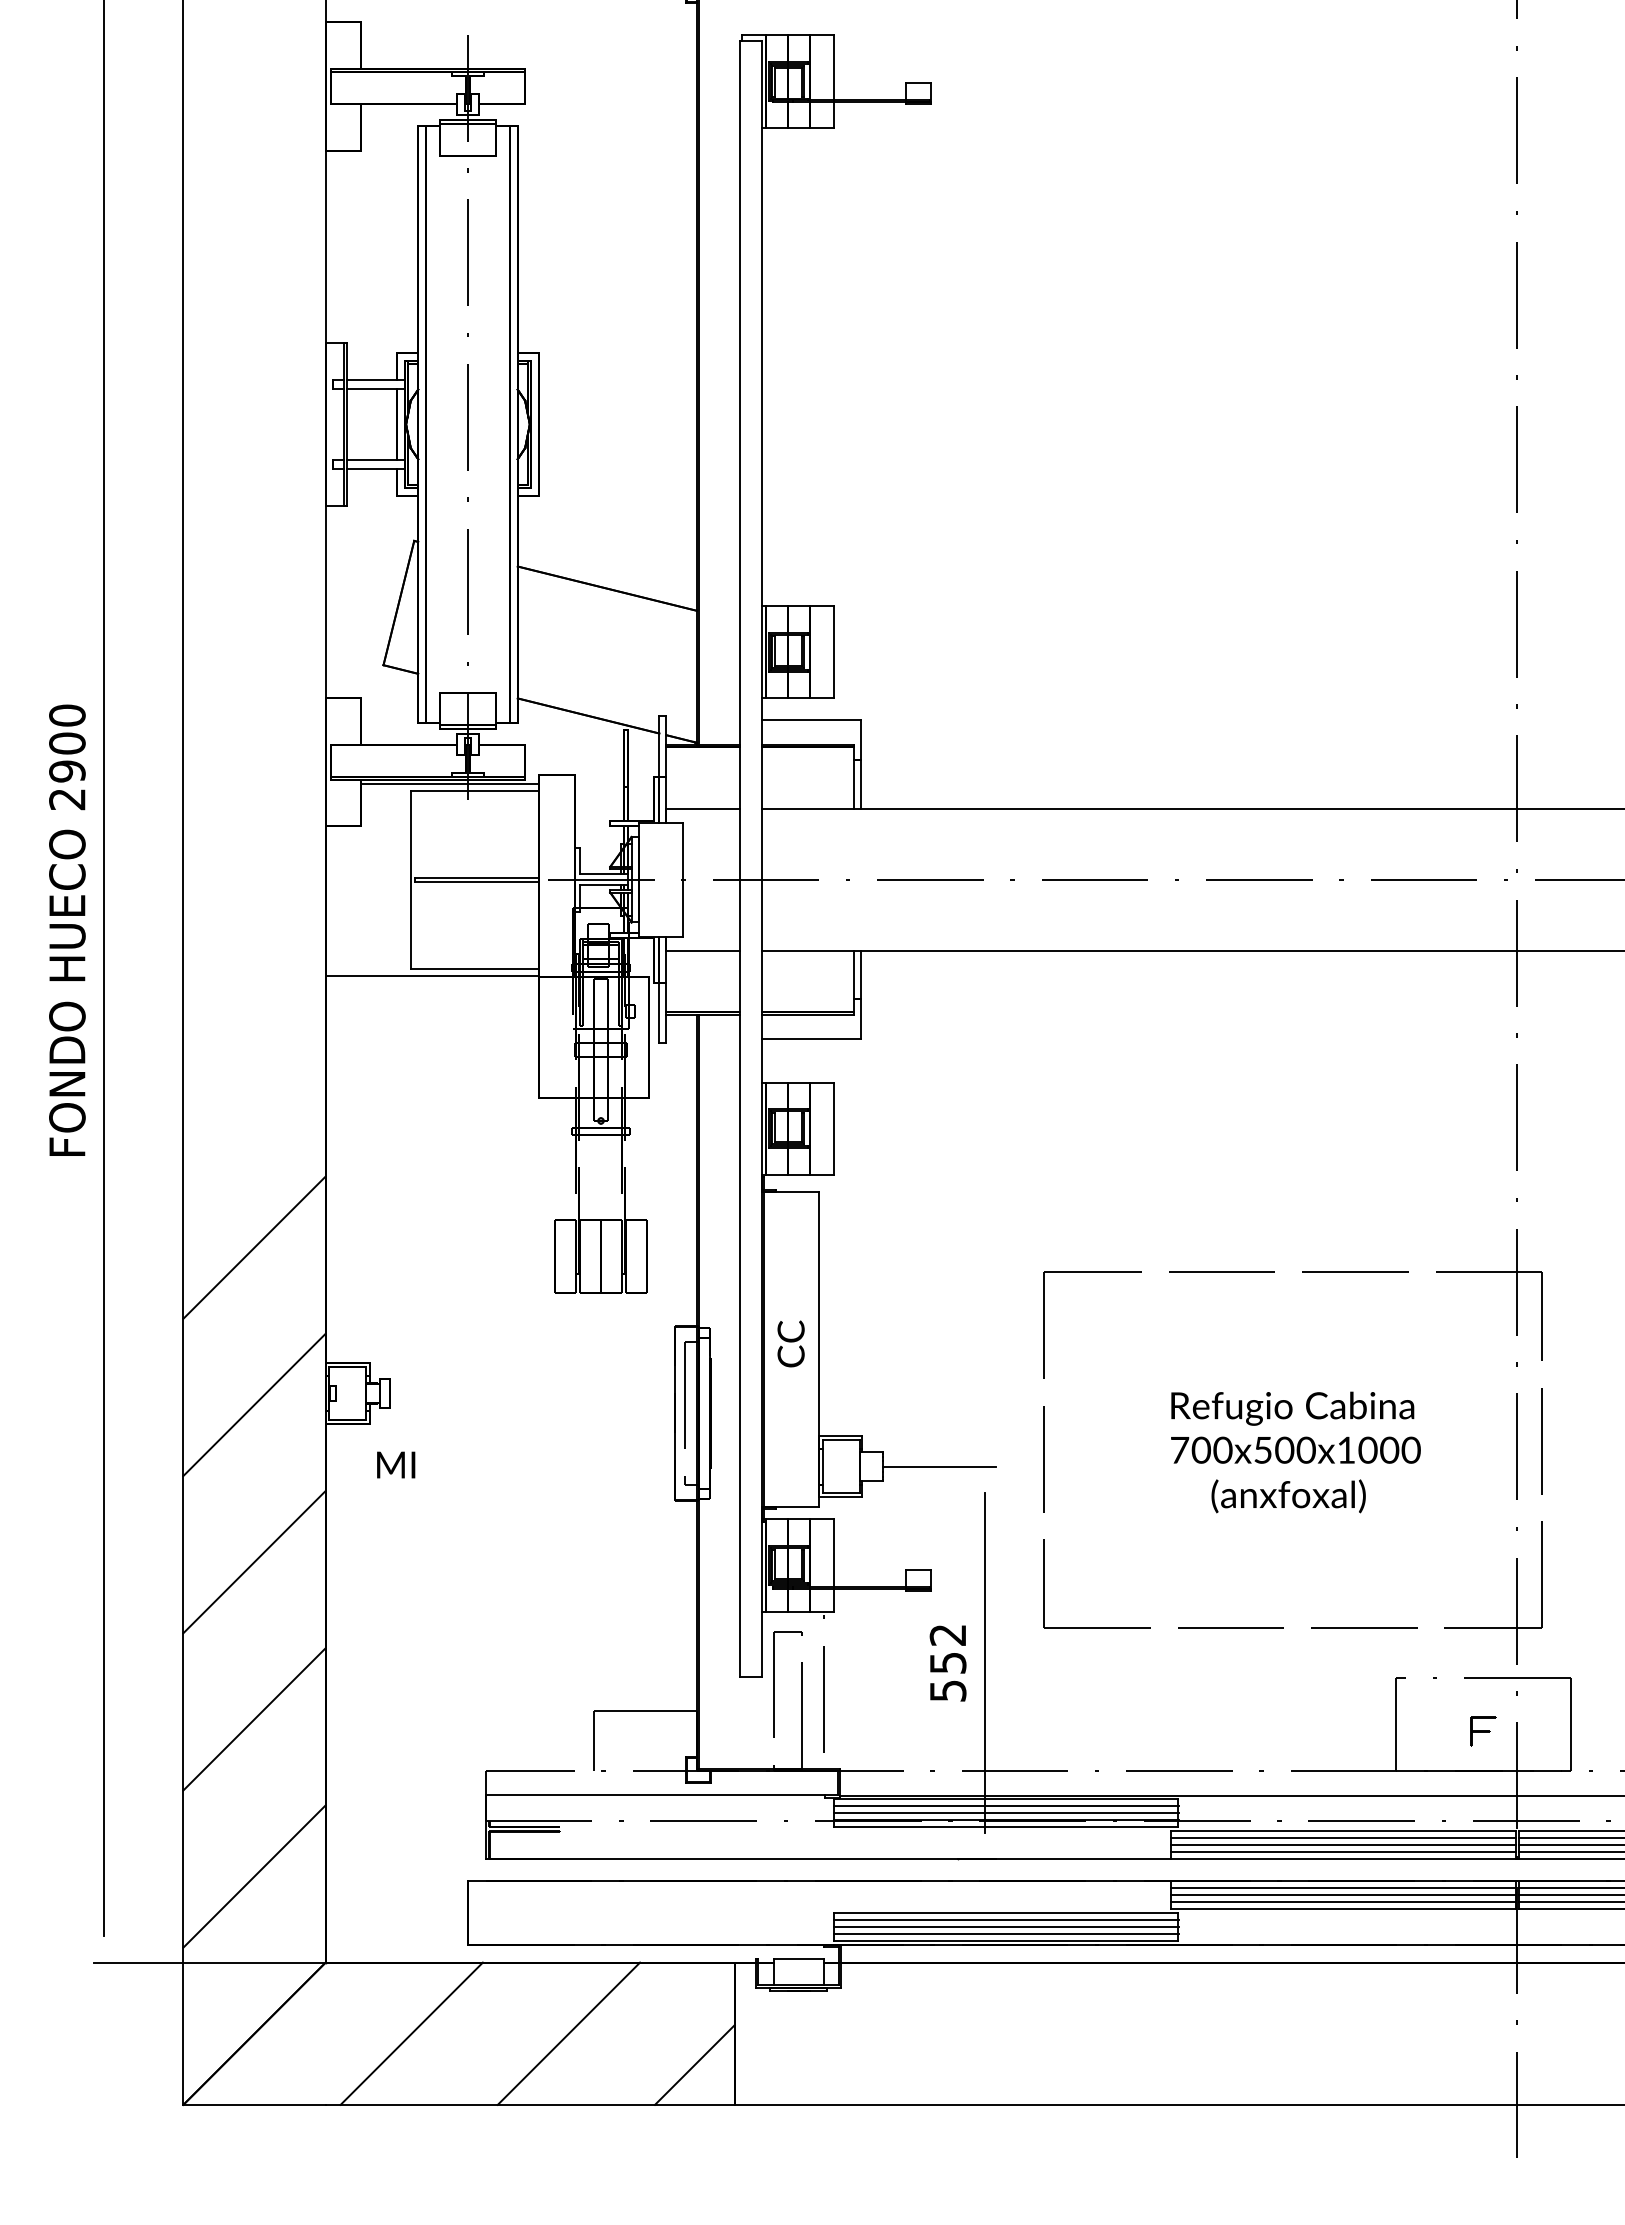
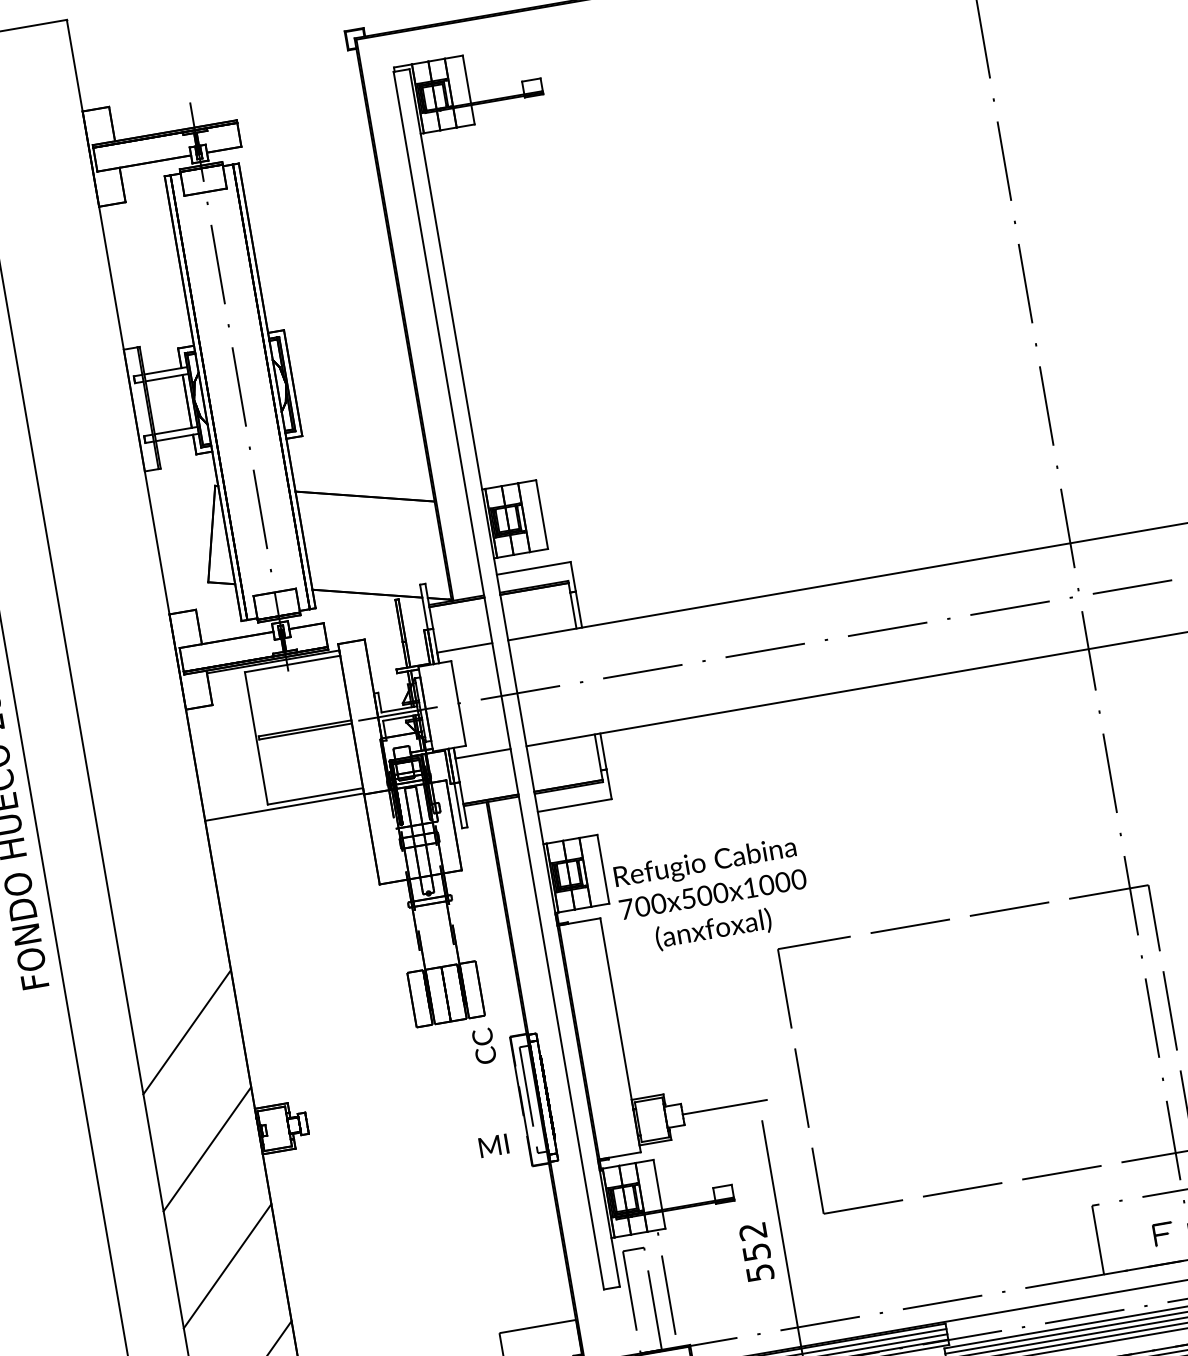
text: (790, 1343) -> (483, 1046), moved
text: (1295, 1452) -> (713, 896), moved
text: (396, 1464) -> (494, 1145), moved

